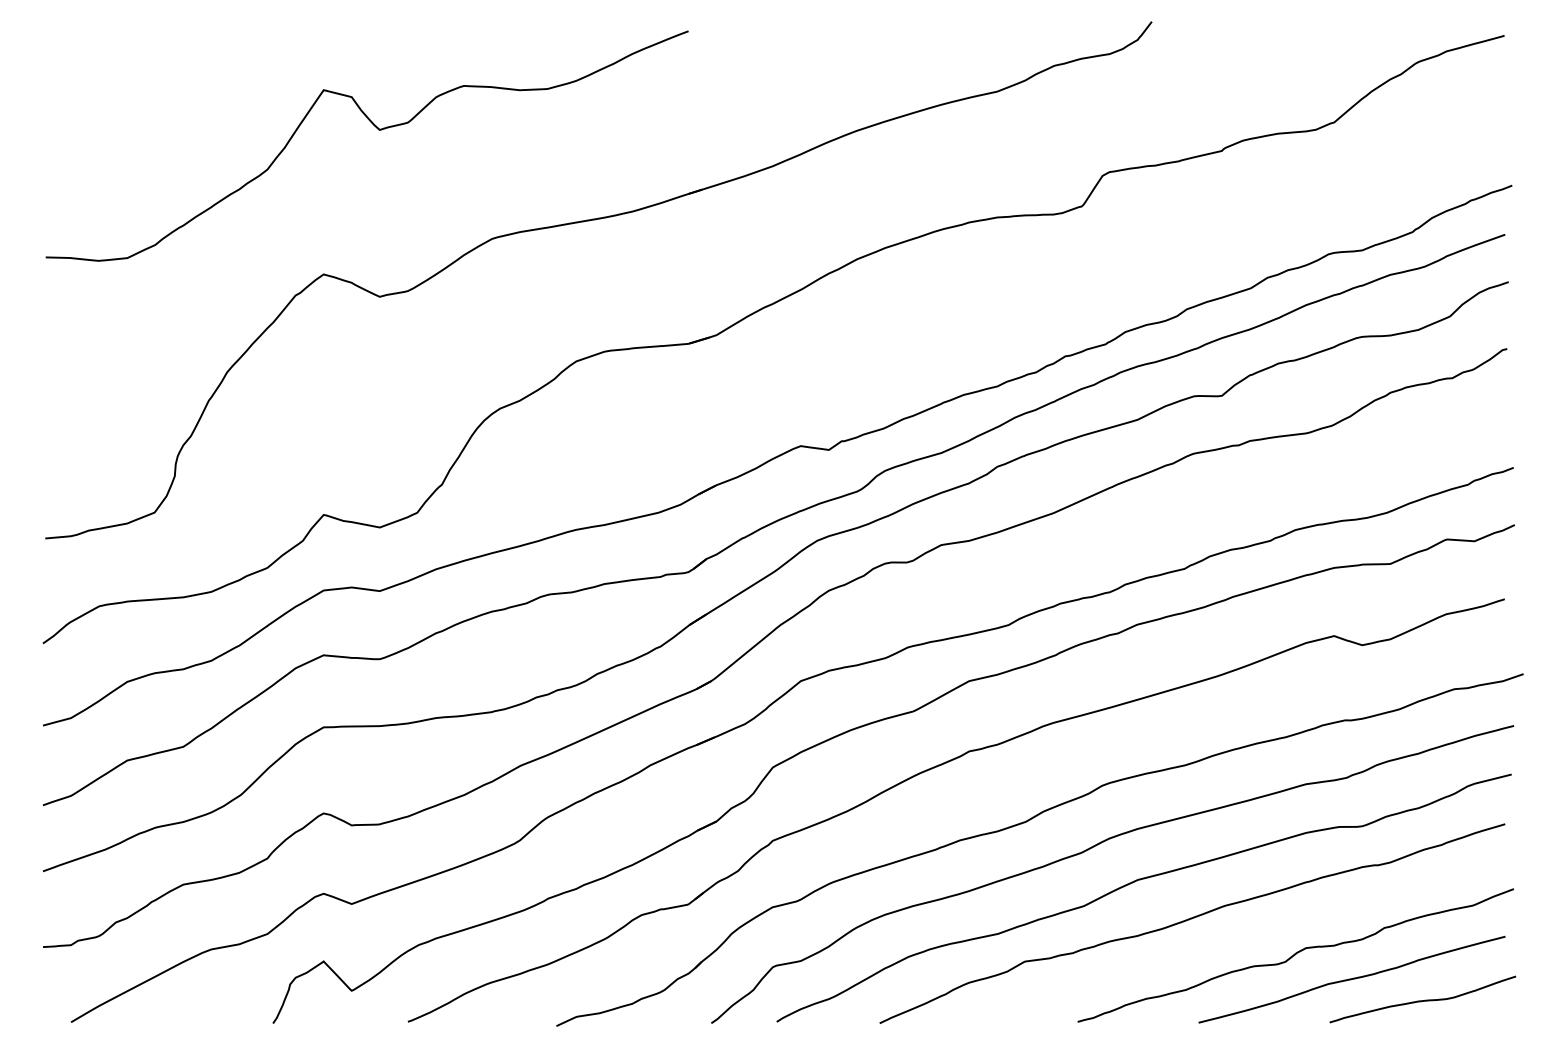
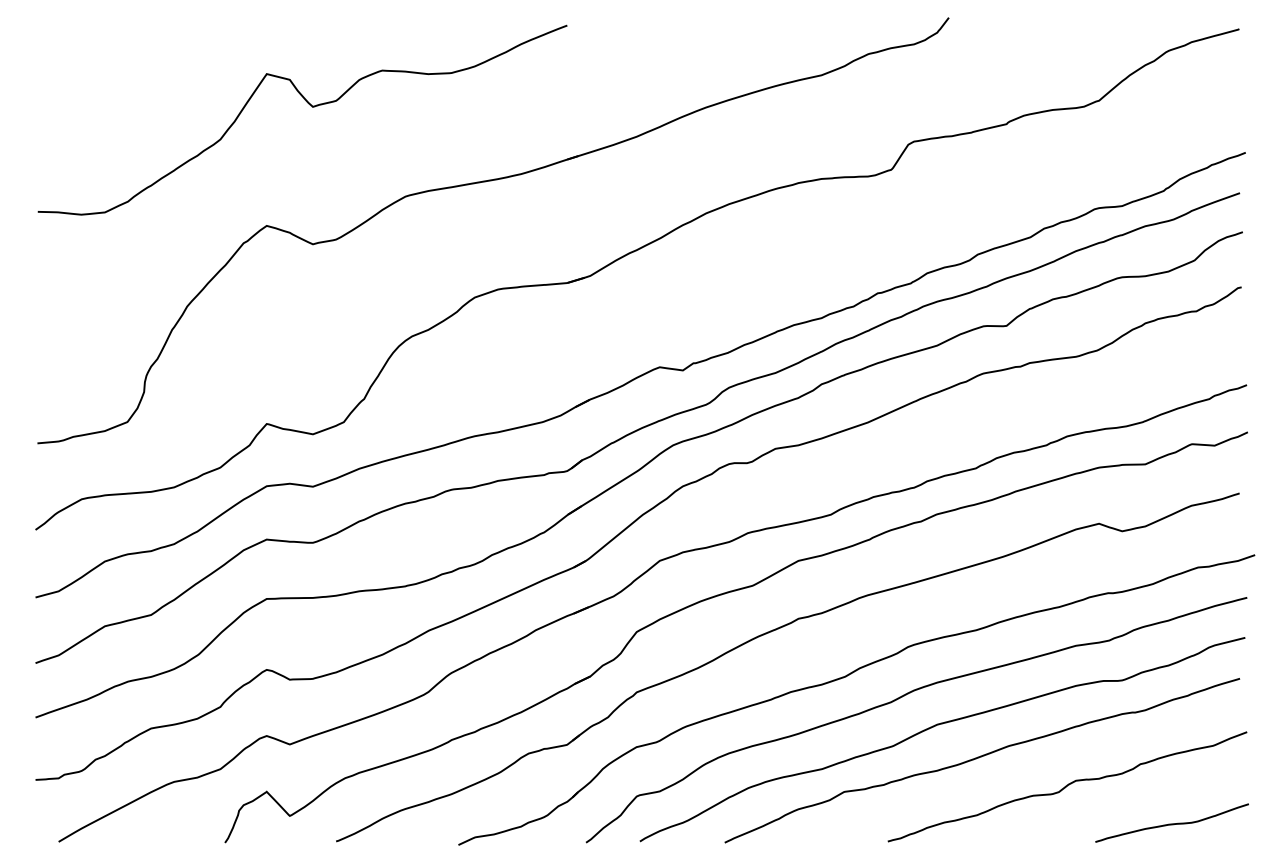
curve: (1351, 979) -> (1113, 806), removed

